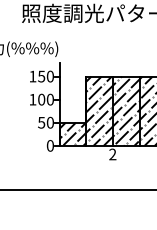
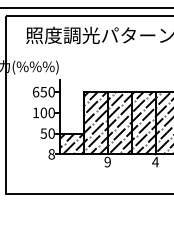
text: (33, 75) -> (36, 91), 150 -> 650
text: (50, 146) -> (51, 154), 0 -> 8
text: (112, 154) -> (107, 162), 2 -> 9

